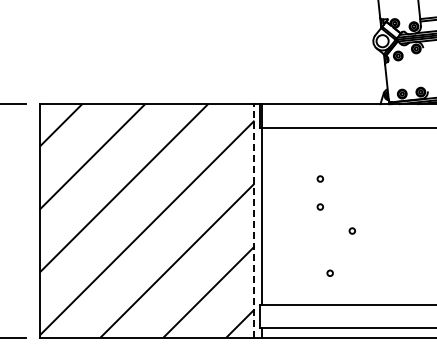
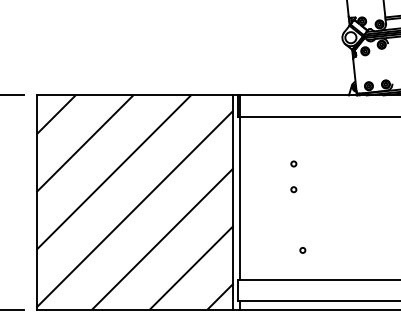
line: (254, 220) -> (233, 202), dashed -> solid
circle: (351, 230) -> (322, 211), removed

